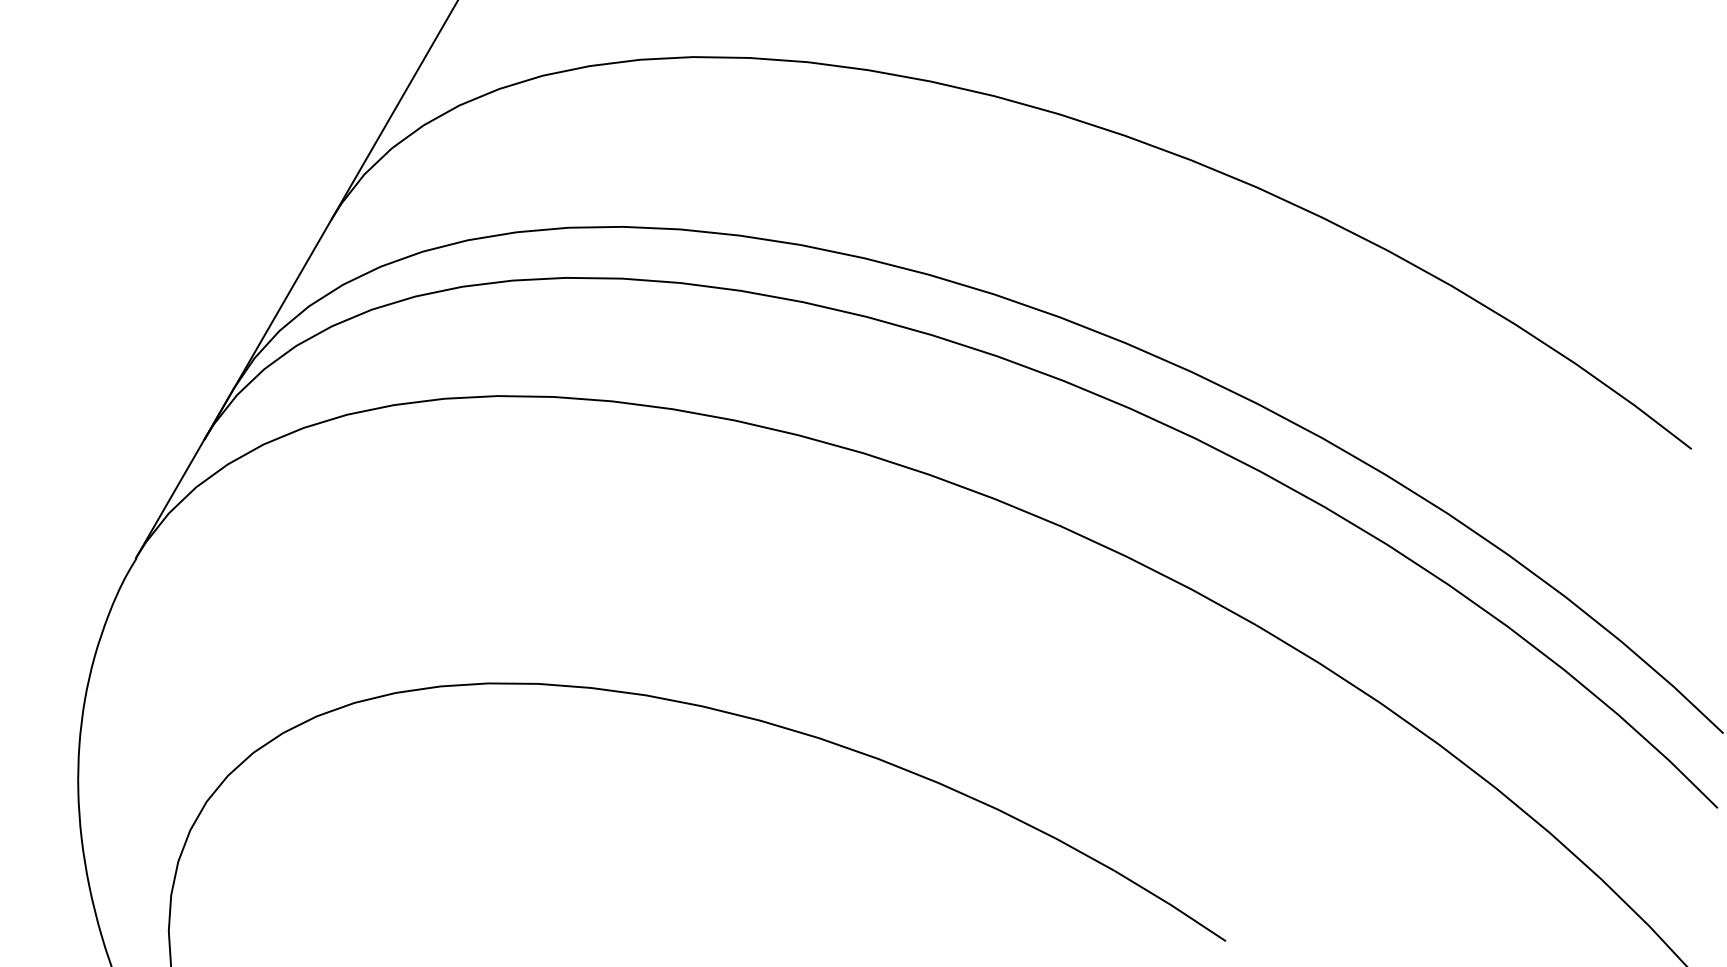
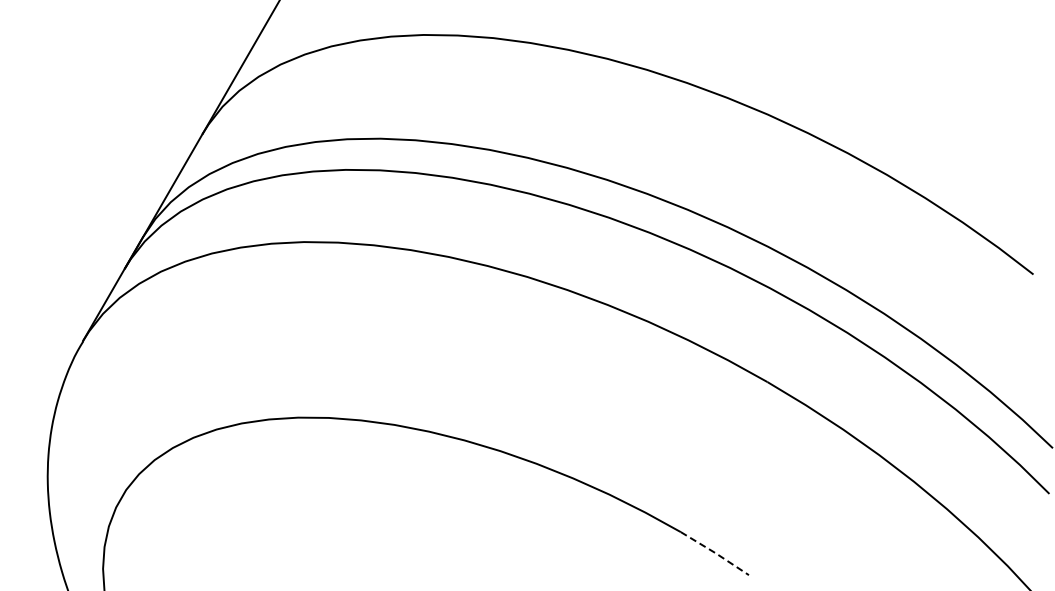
line: (1171, 905) -> (715, 553), solid -> dashed

